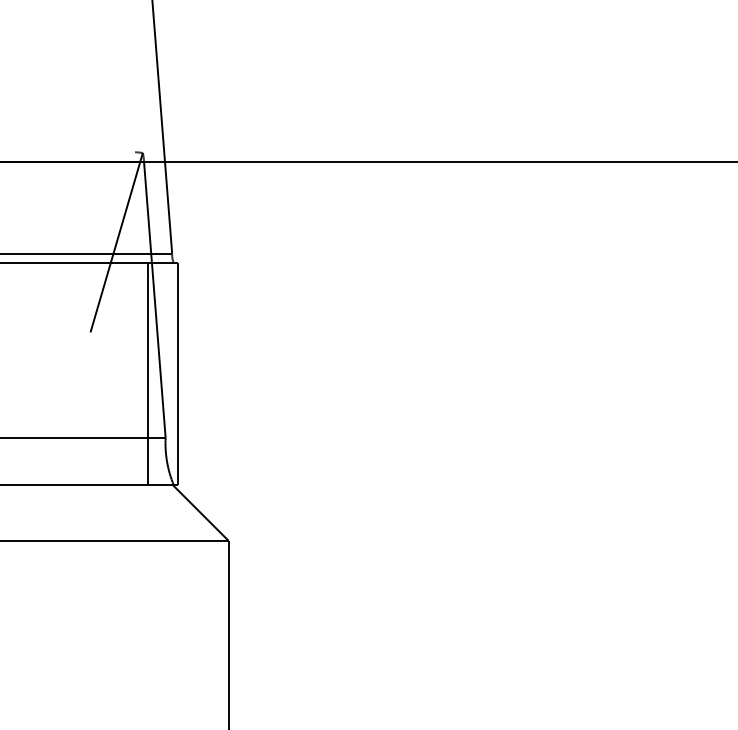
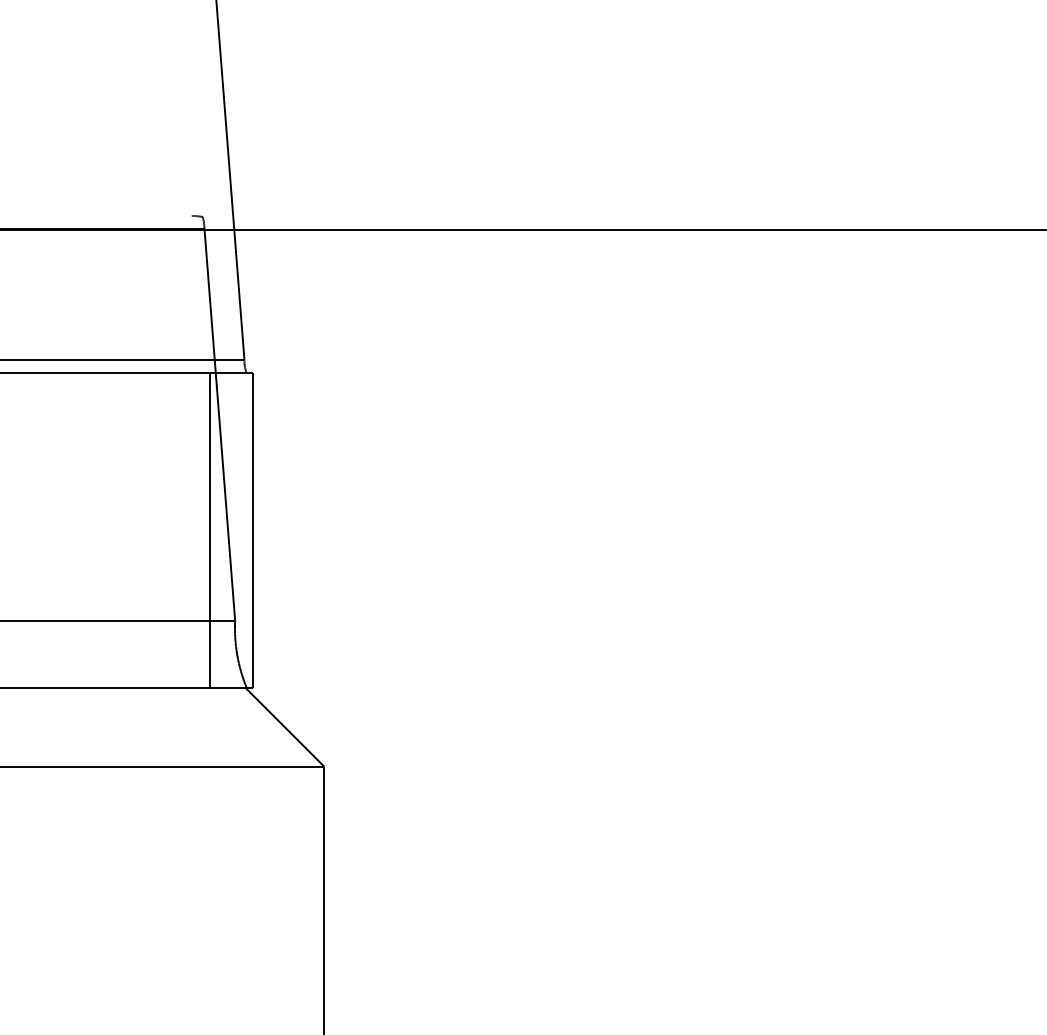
line: (116, 242) -> (165, 343), removed

